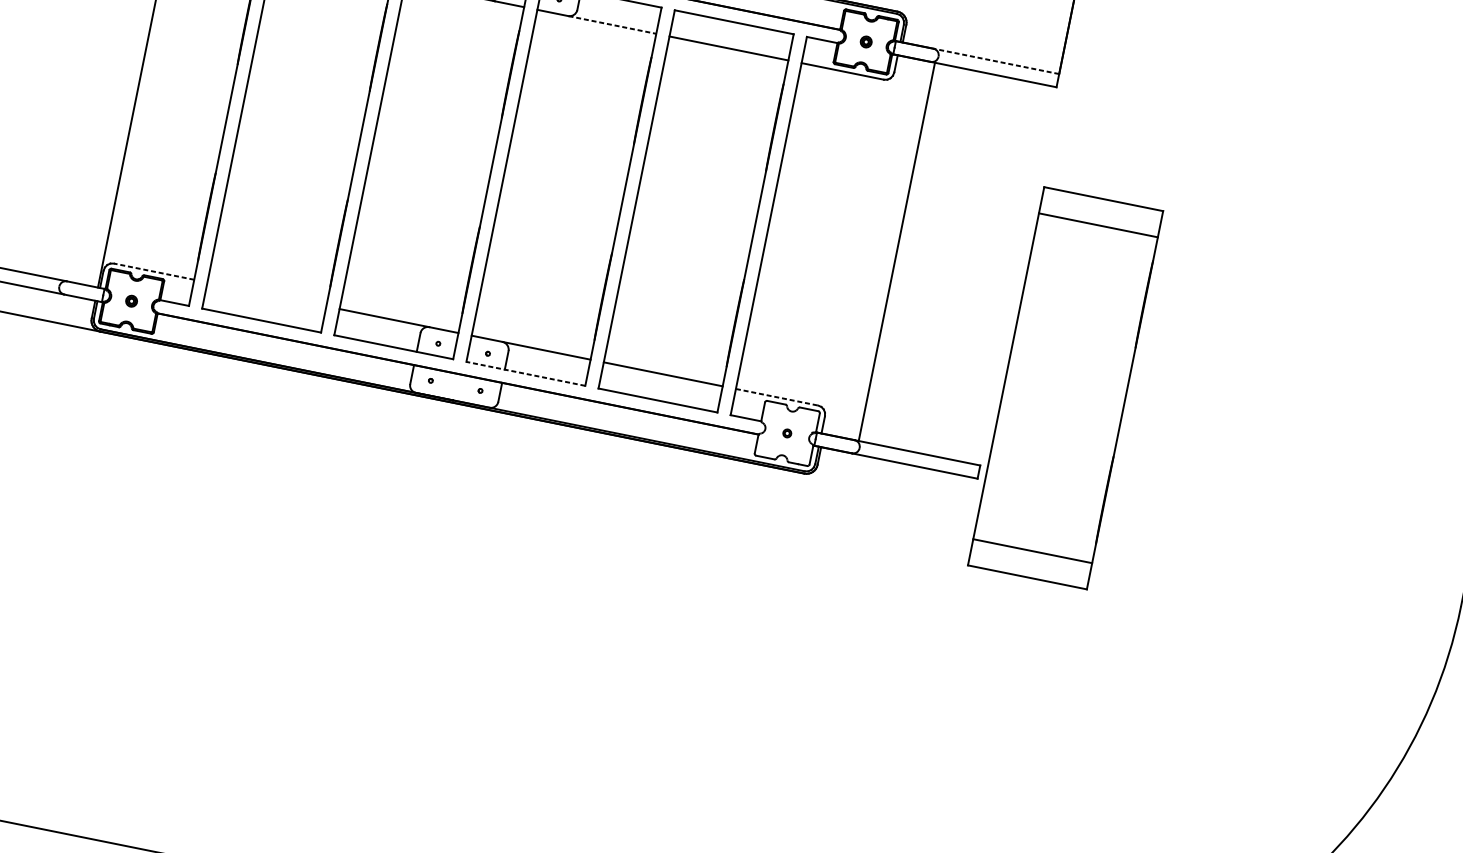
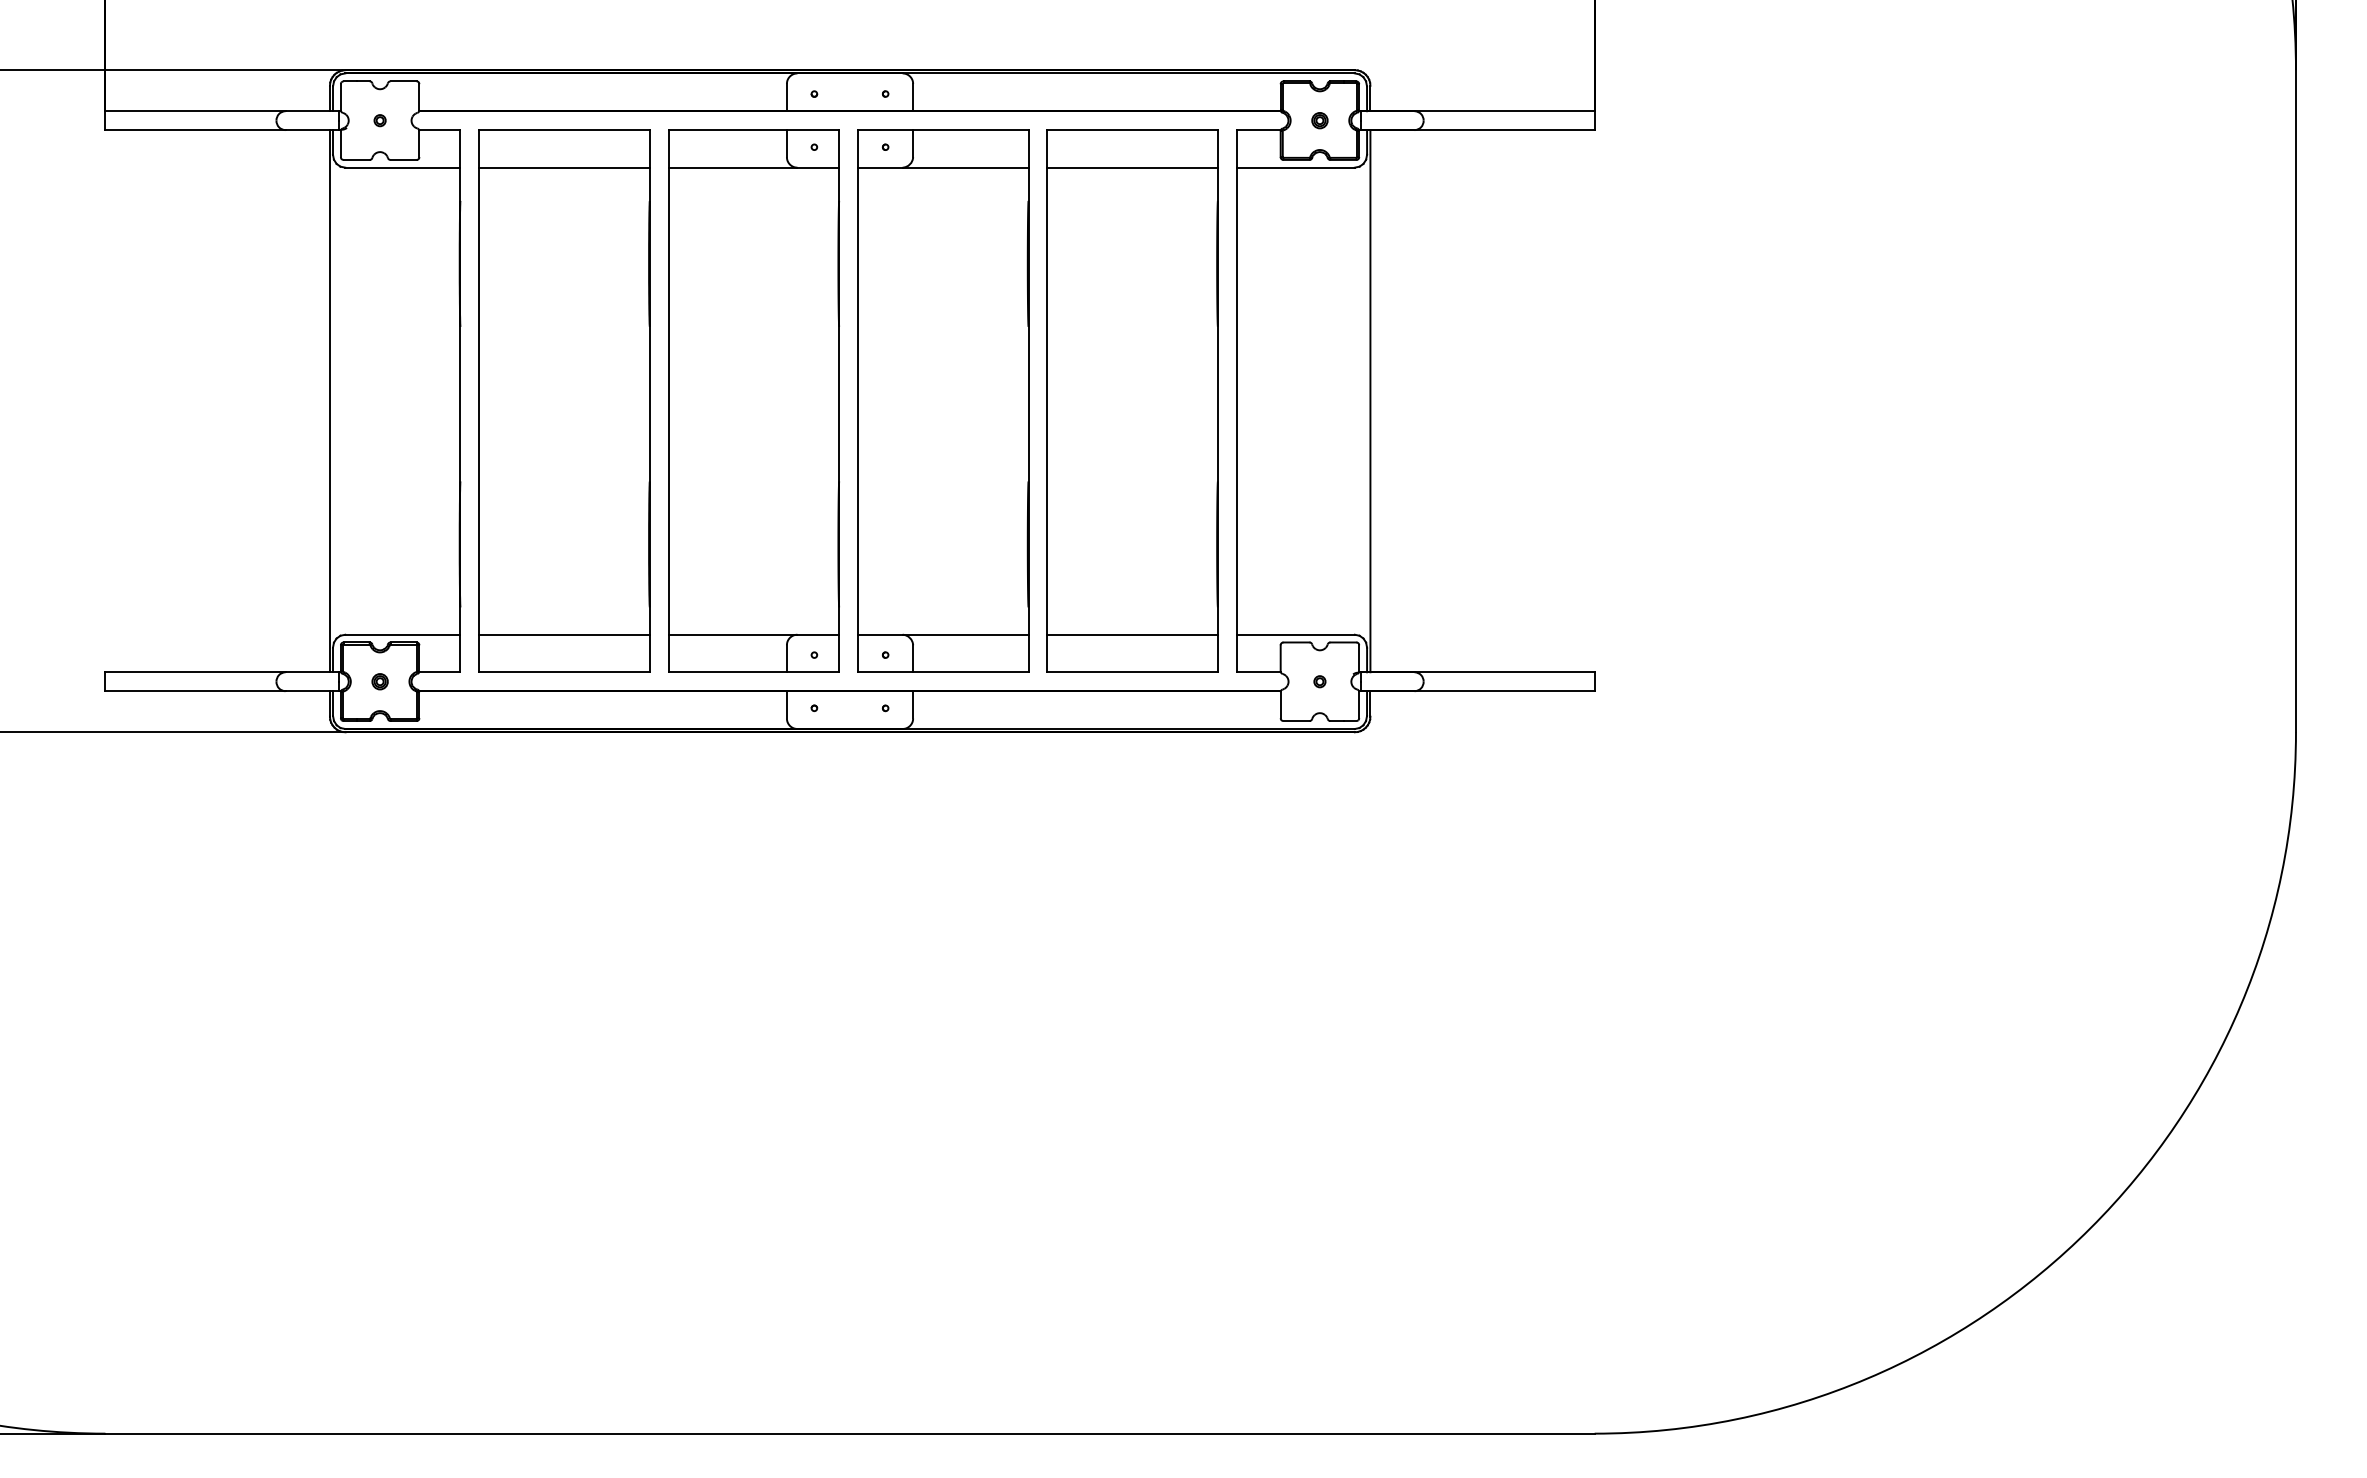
line: (612, 24) -> (965, 167), dashed -> solid
line: (996, 61) -> (1504, 111), dashed -> solid
line: (896, 252) -> (1370, 401), moved
line: (153, 271) -> (402, 634), dashed -> solid
line: (266, 294) -> (564, 634), added
line: (525, 373) -> (942, 672), dashed -> solid
part: (1065, 387) -> (1690, 541), removed
line: (777, 397) -> (1296, 634), dashed -> solid

